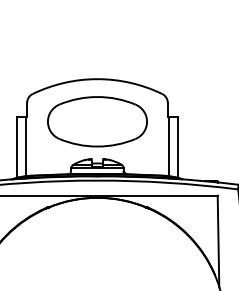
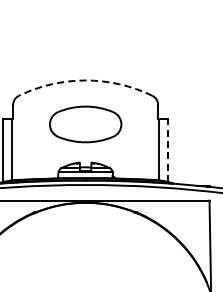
arc: (97, 79) -> (85, 80), solid -> dashed
part: (97, 121) -> (85, 124), size x0.7
line: (177, 146) -> (168, 149), solid -> dashed

